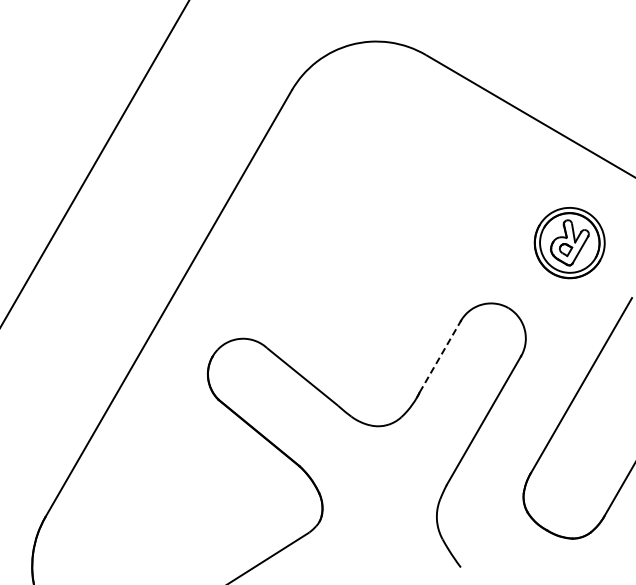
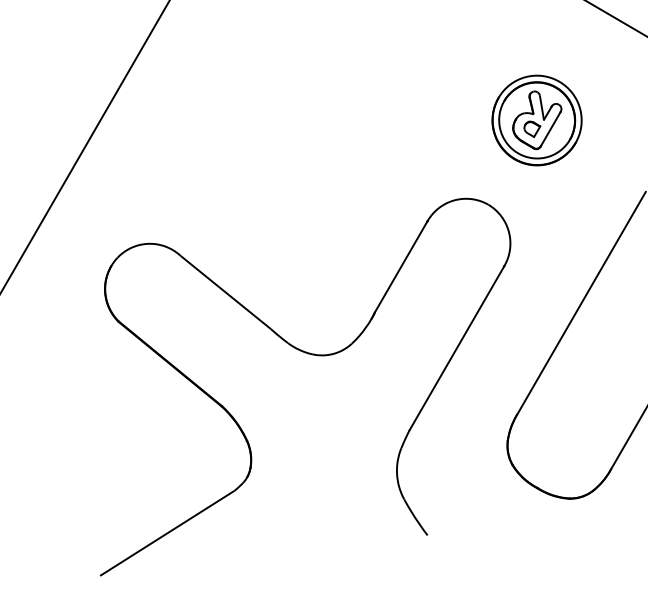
part: (569, 243) -> (536, 121), moved
line: (440, 356) -> (401, 266), dashed -> solid

